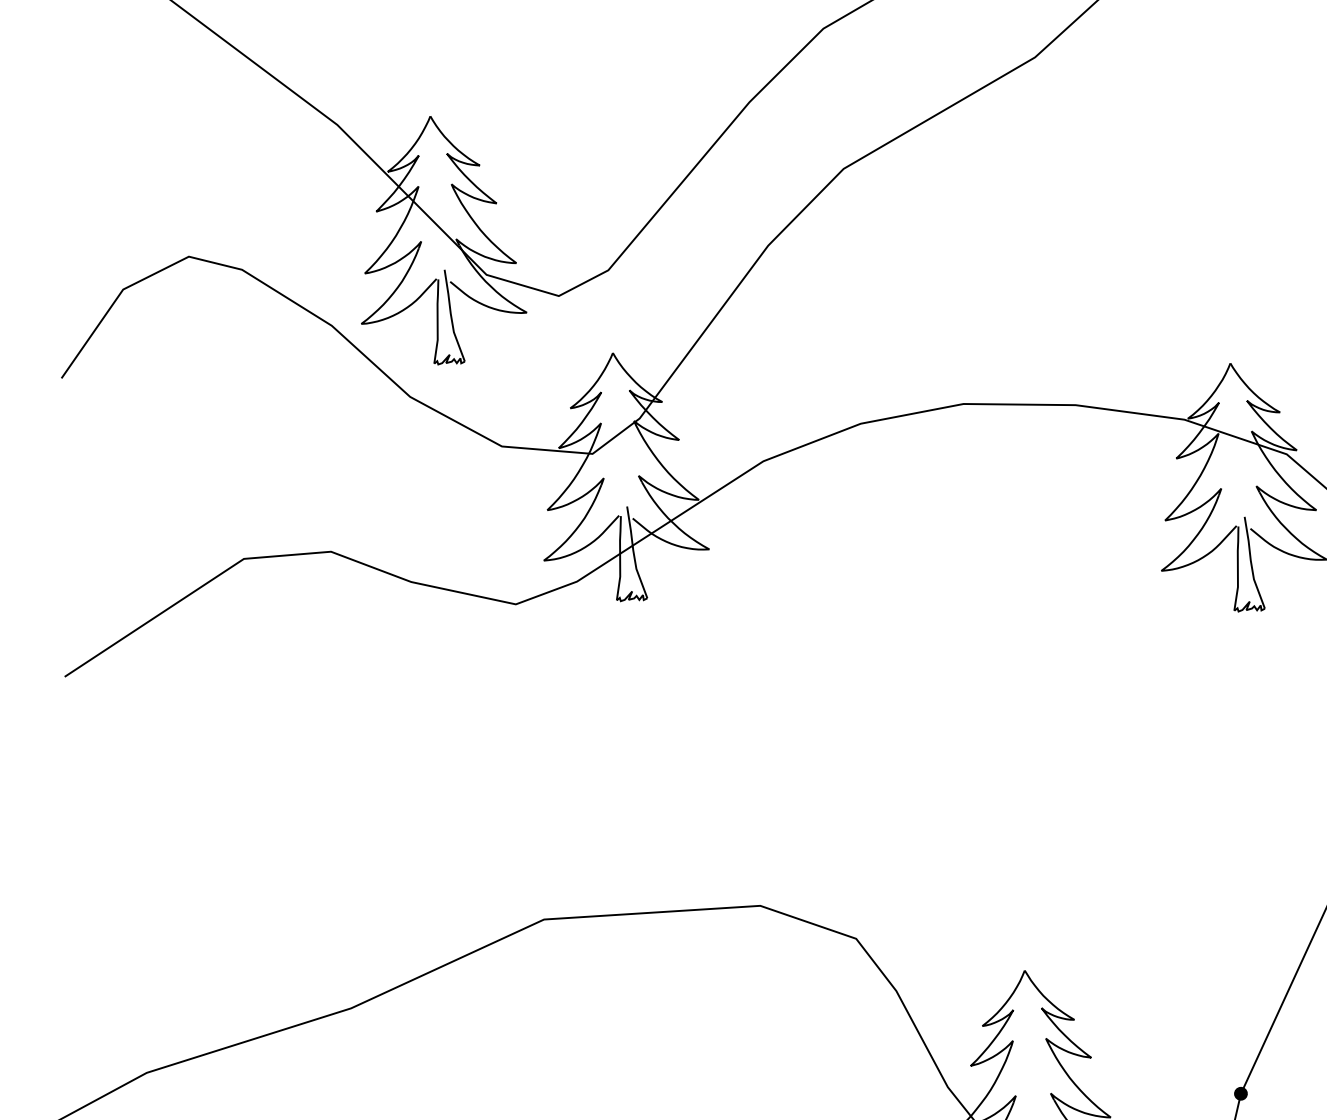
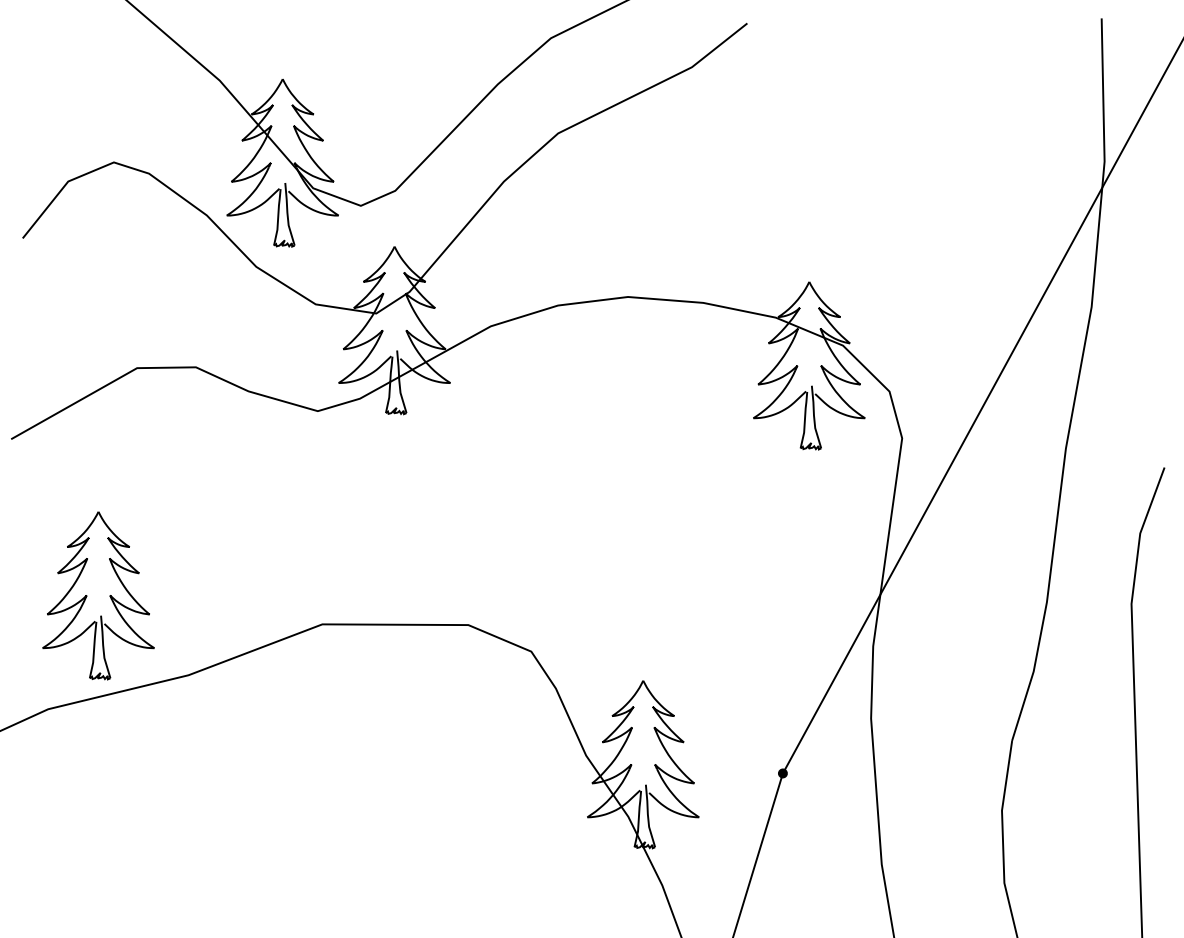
part: (193, 900) -> (87, 595), added

